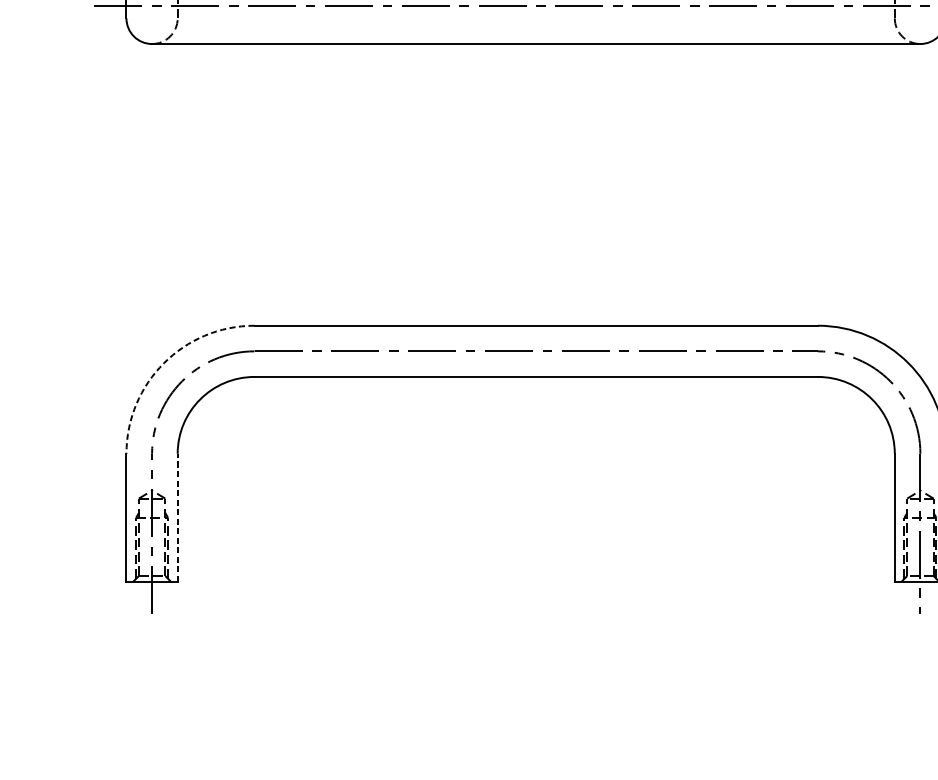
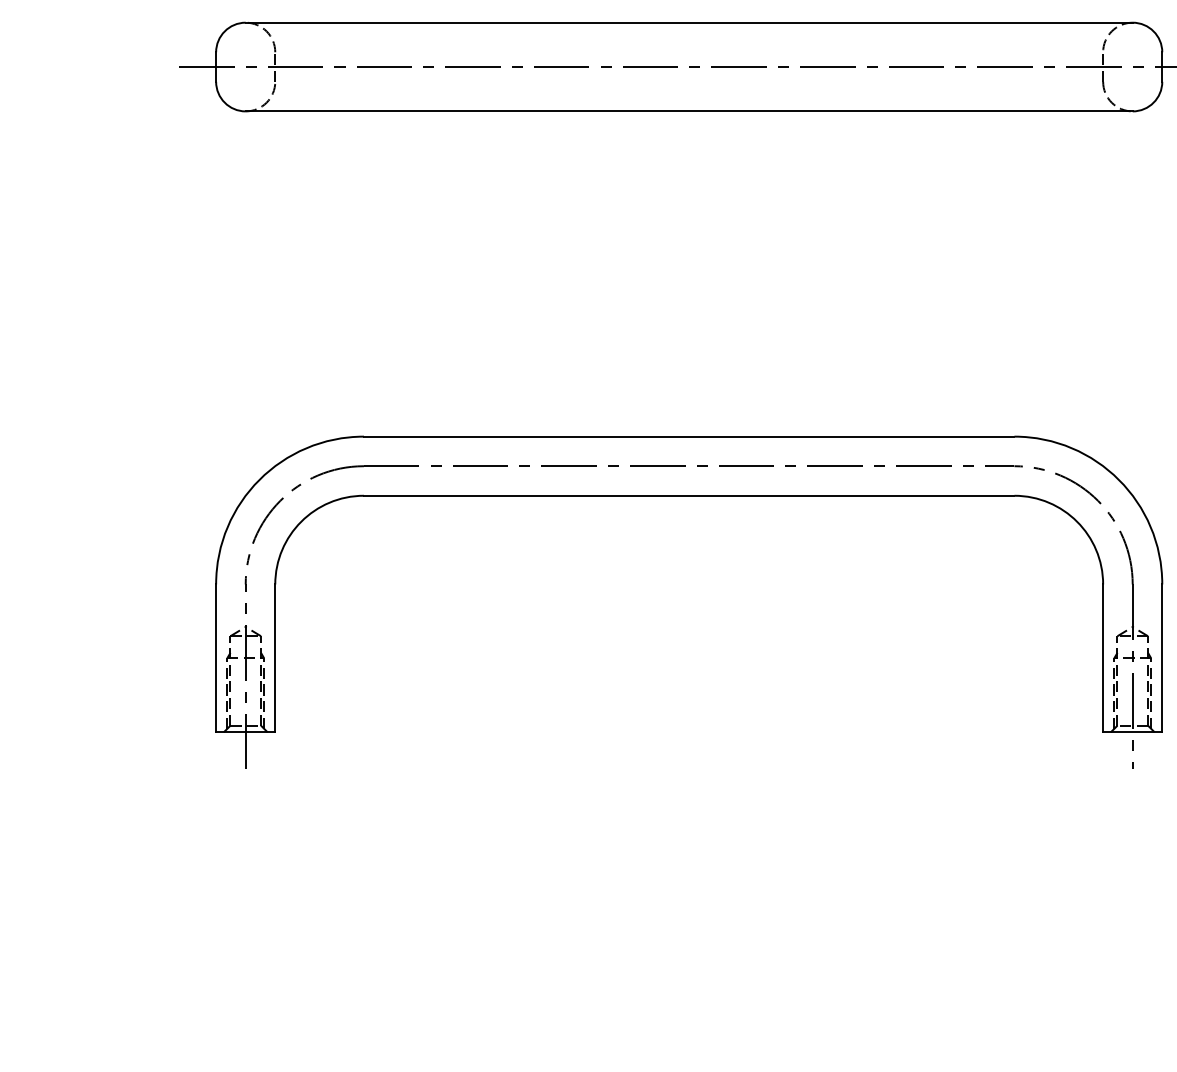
arc: (164, 362) -> (259, 479), dashed -> solid
line: (177, 517) -> (275, 658), dashed -> solid

